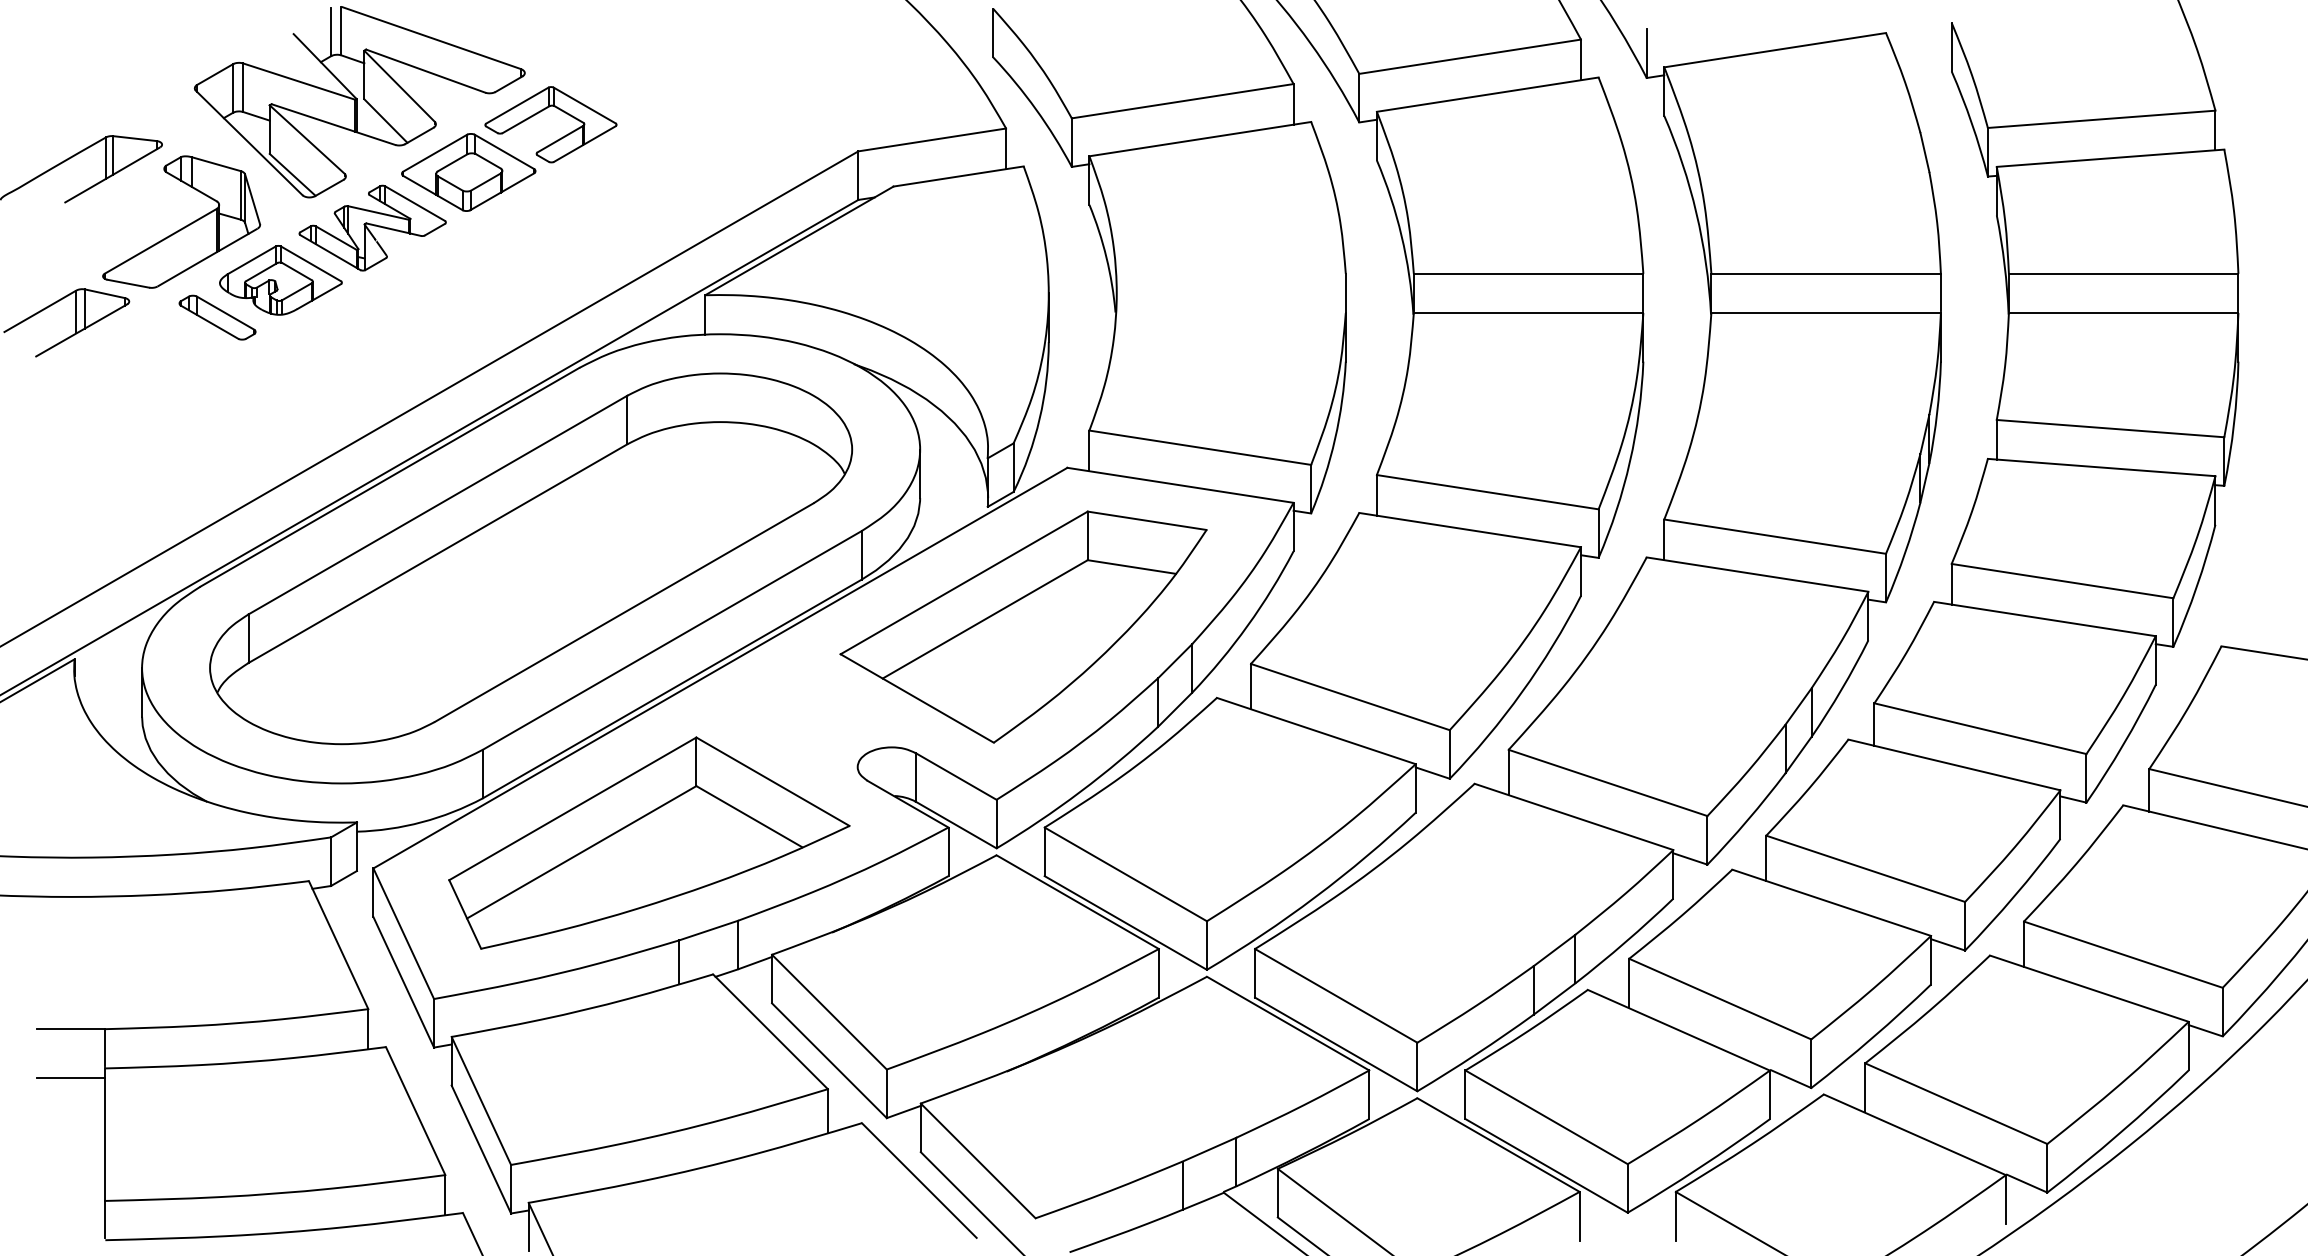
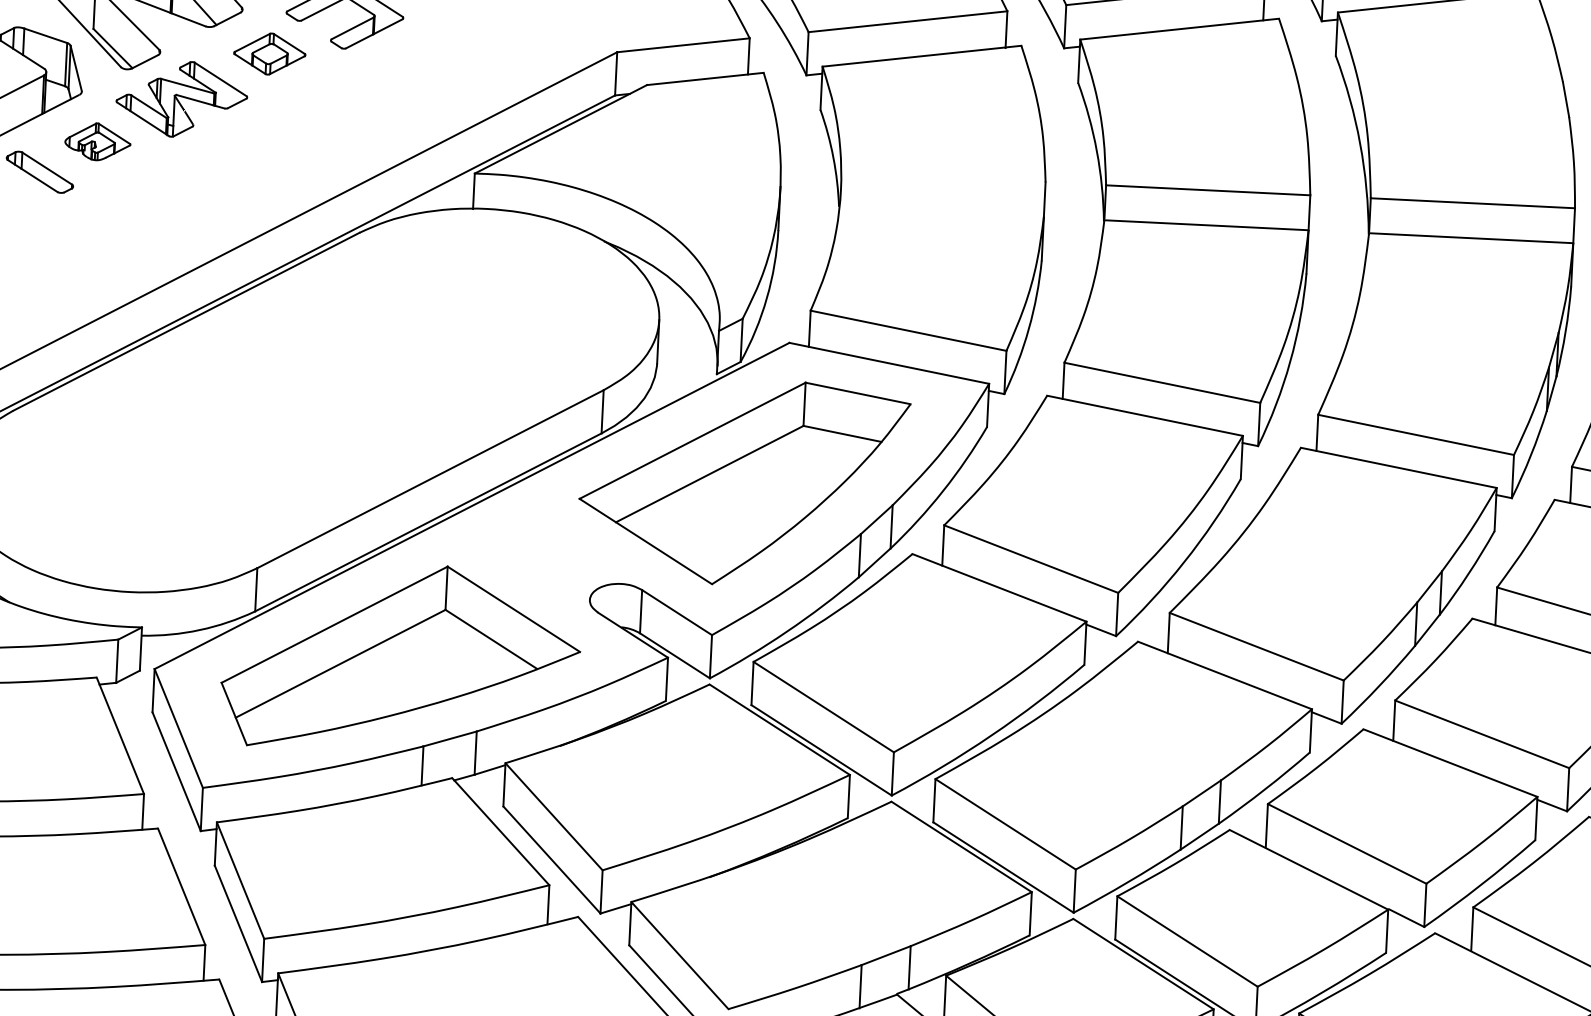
part: (468, 172) -> (269, 54), size x0.6
part: (280, 280) -> (97, 141), size x0.6
part: (531, 558) -> (308, 400), removed

